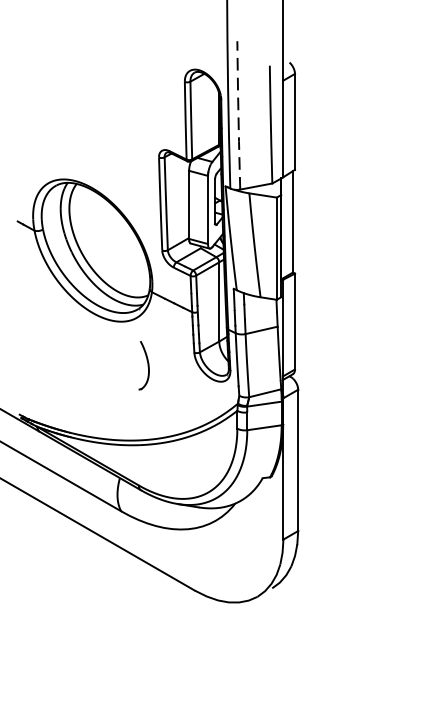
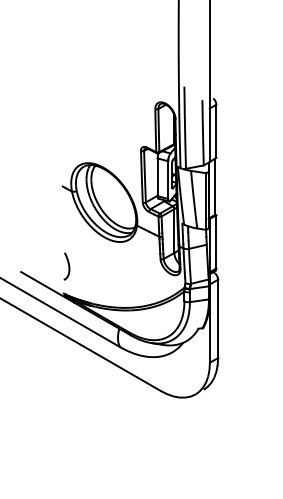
line: (239, 115) -> (185, 127), dashed -> solid
part: (143, 365) -> (66, 266), moved

